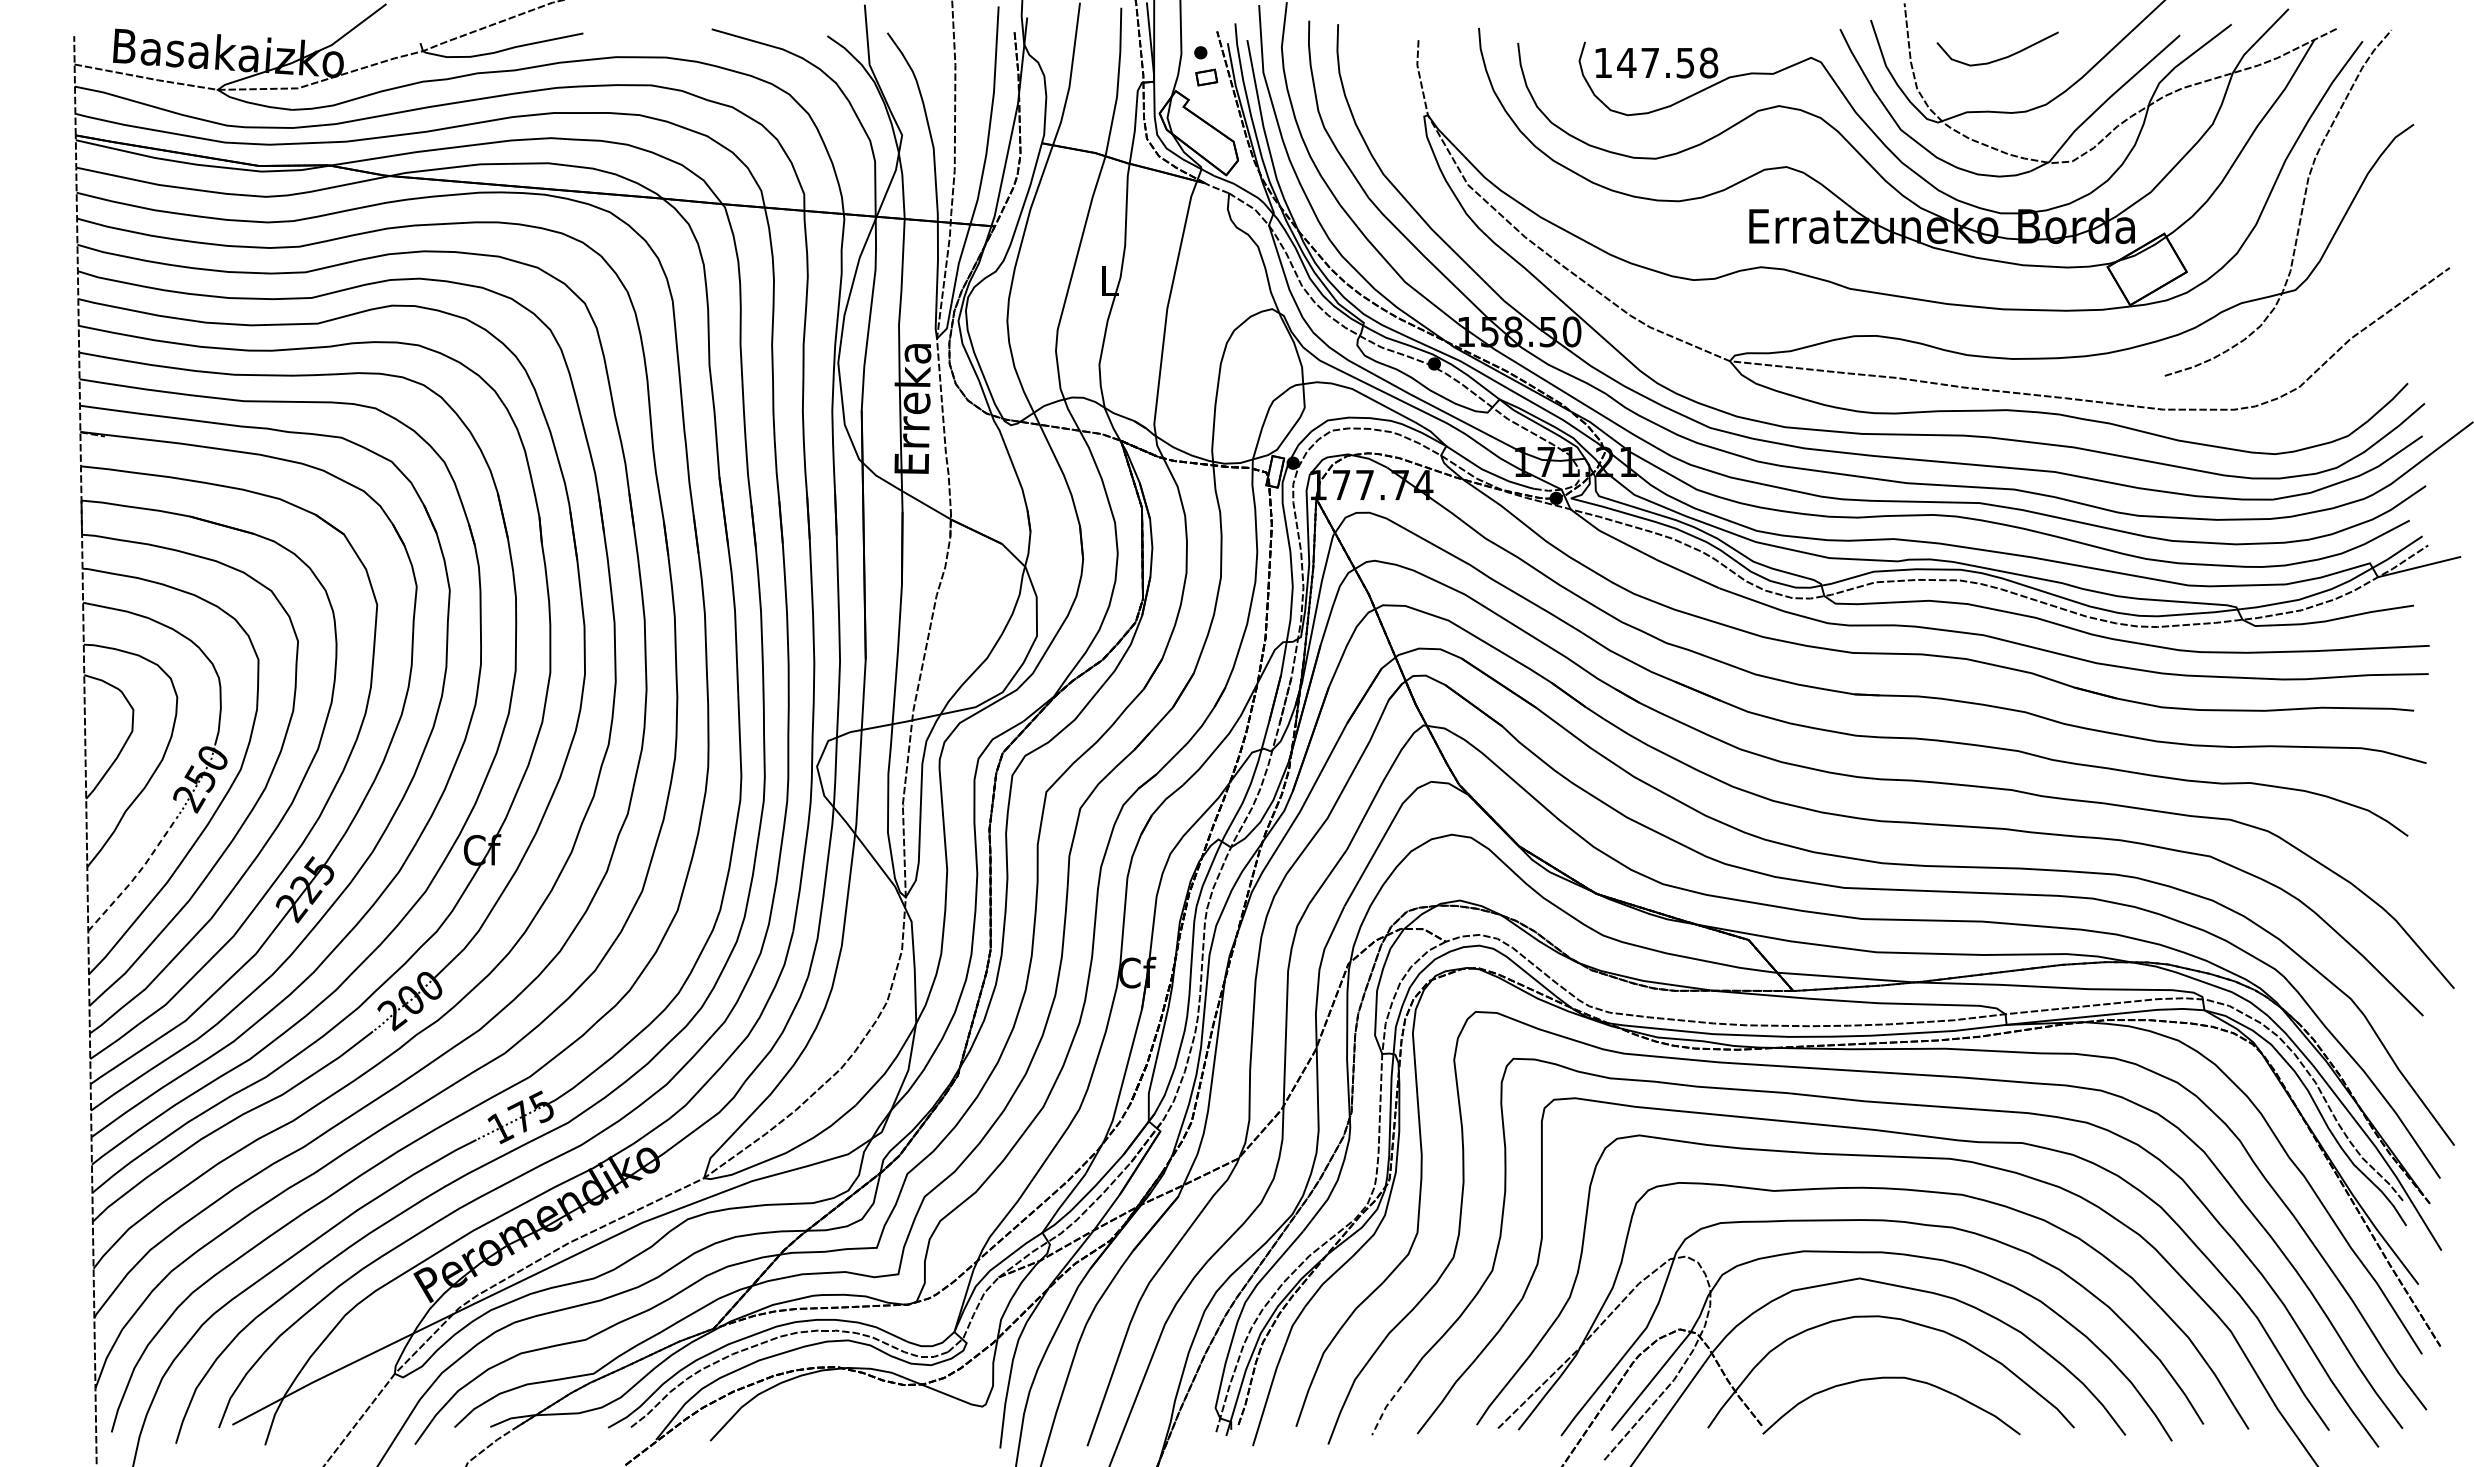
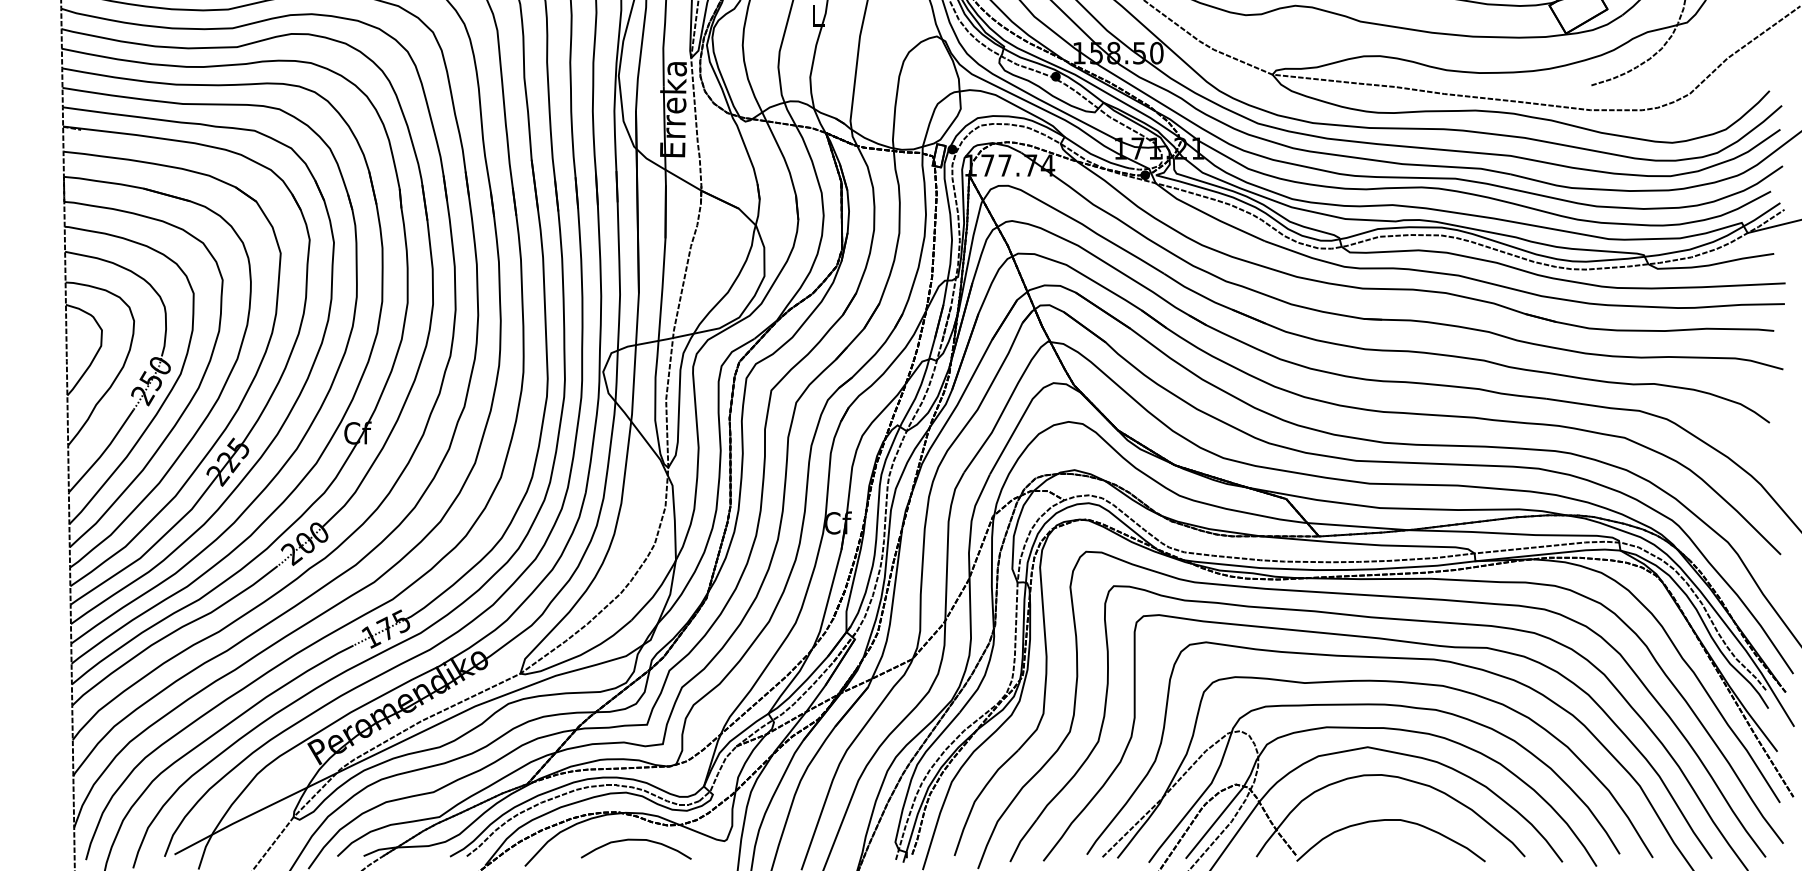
line: (135, 876) -> (103, 452), dashed -> solid
curve: (861, 1405) -> (635, 840), added
line: (1387, 1405) -> (1021, 840), dashed -> solid

